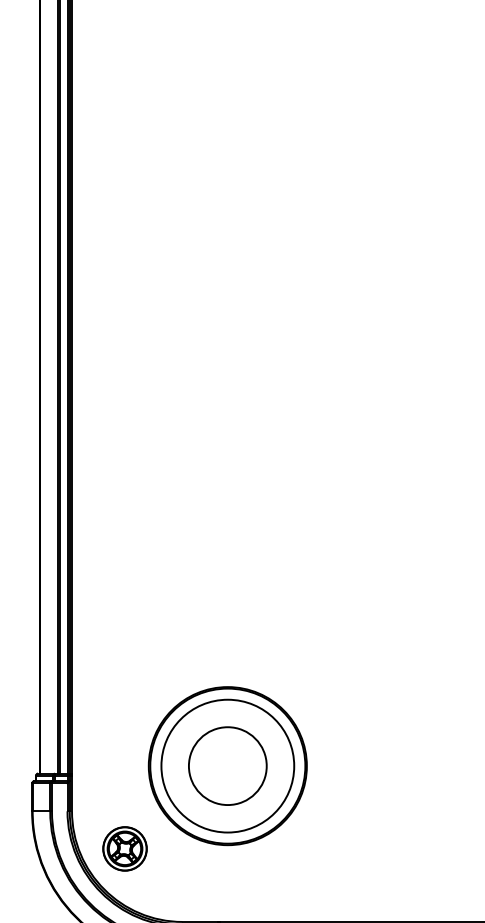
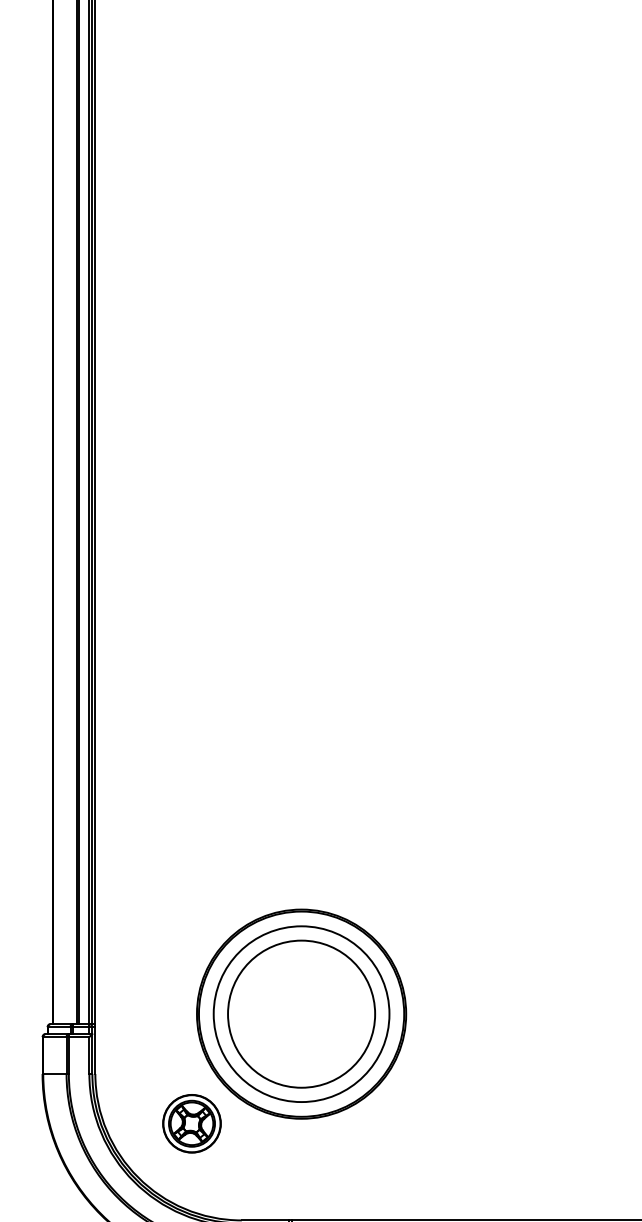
circle: (227, 765) -> (301, 1013), size x1.43
part: (124, 848) -> (191, 1123), moved

